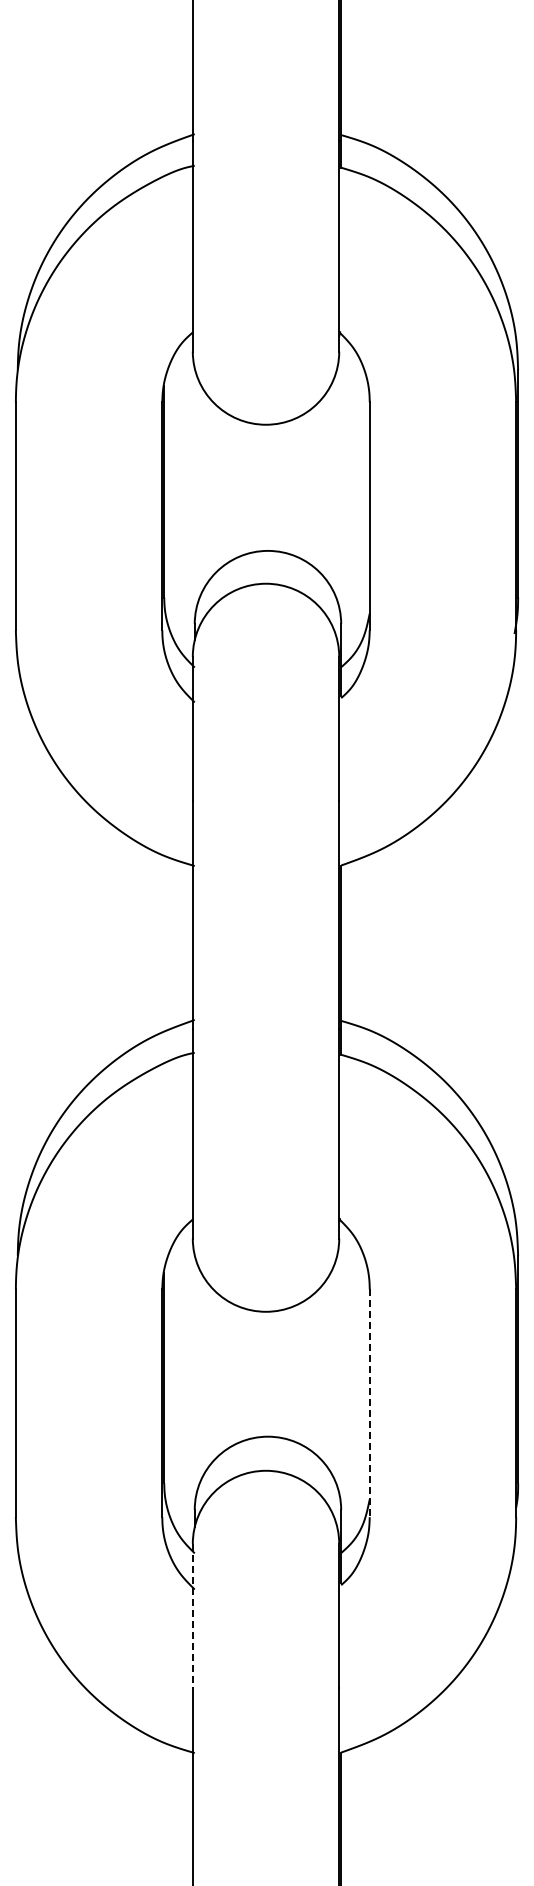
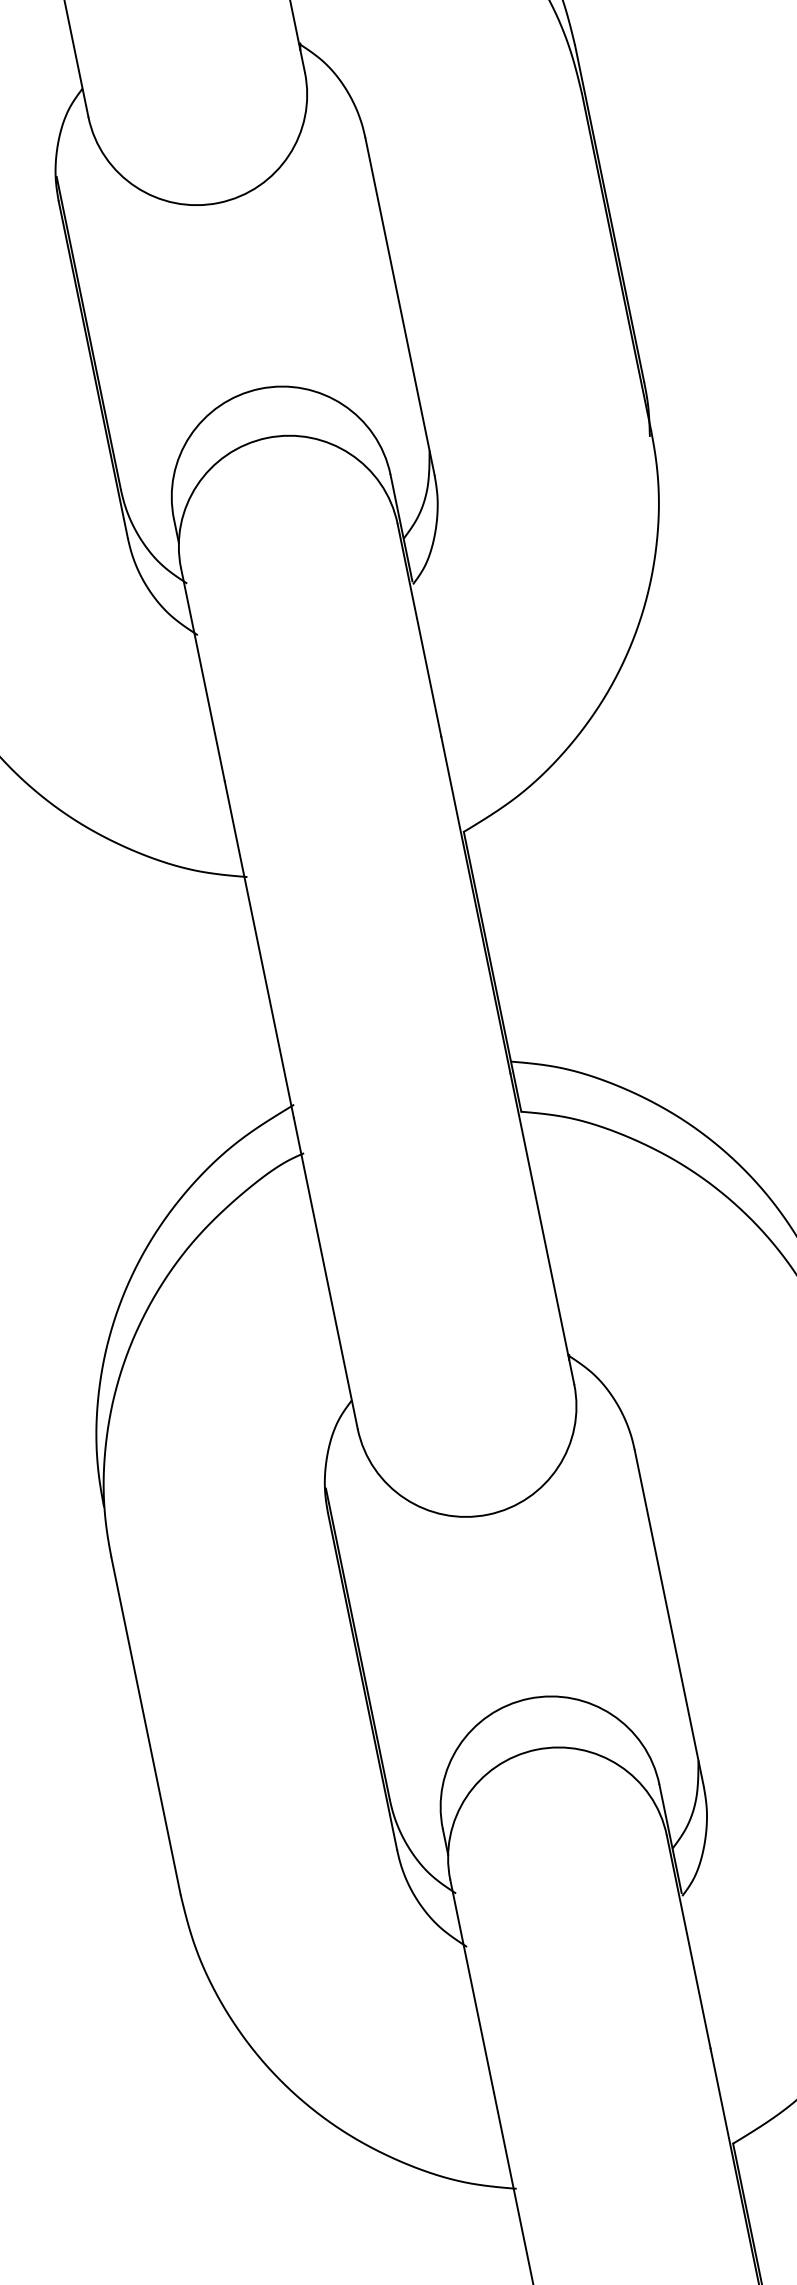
line: (369, 1403) -> (669, 1618), dashed -> solid
line: (192, 1615) -> (471, 1986), dashed -> solid

